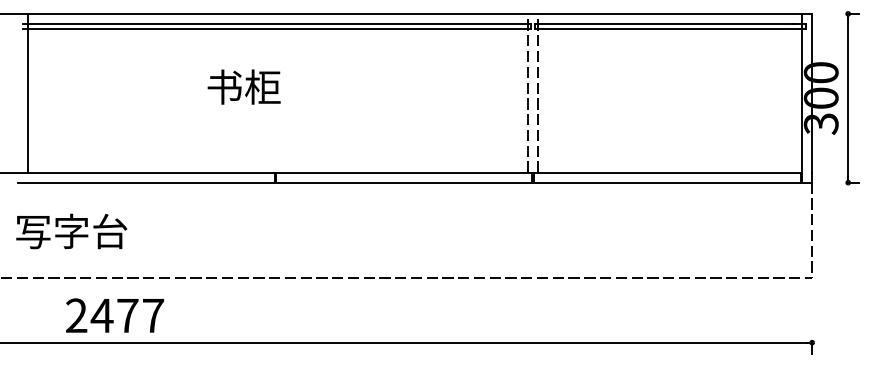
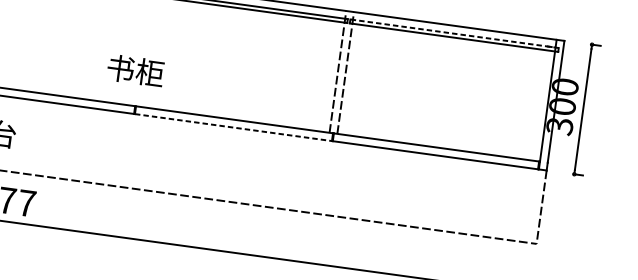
line: (670, 23) -> (454, 33), solid -> dashed
text: (243, 86) -> (135, 70), moved
line: (404, 182) -> (233, 127), solid -> dashed

